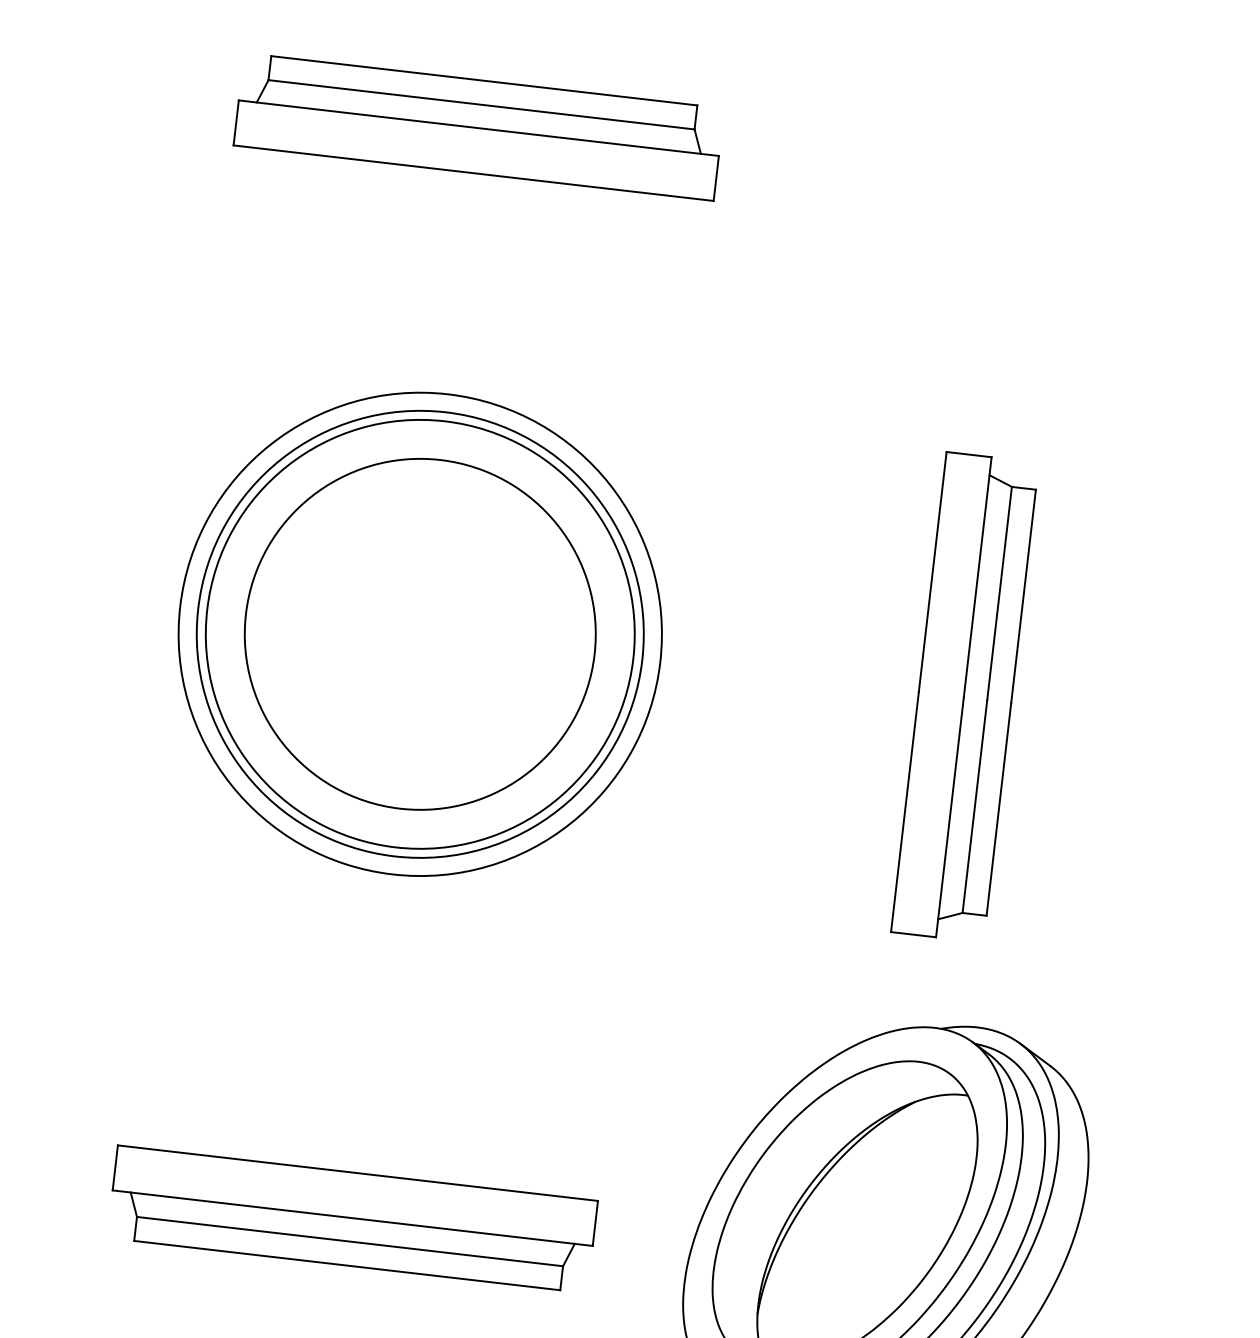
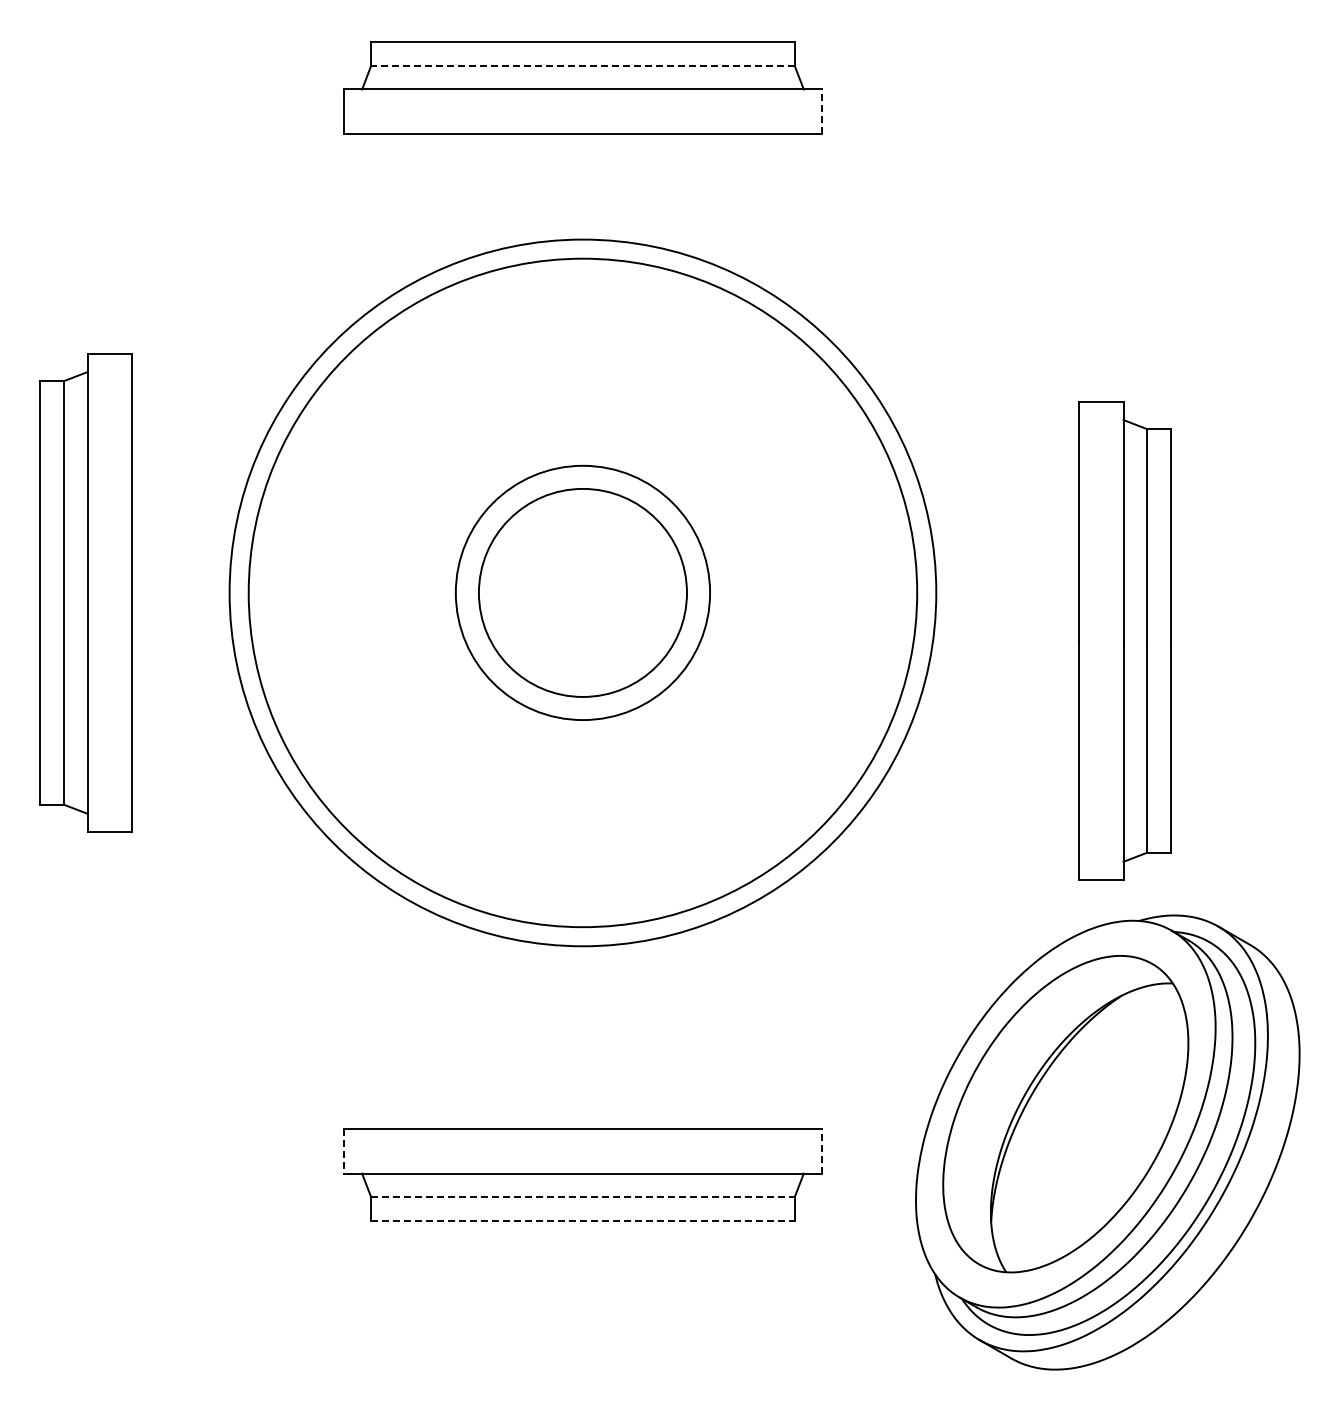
line: (481, 105) -> (582, 66), solid -> dashed
line: (716, 178) -> (821, 111), solid -> dashed
circle: (419, 633) -> (582, 592), size x0.6
circle: (419, 633) -> (582, 592), size x0.6
circle: (419, 633) -> (582, 592), size x1.4
circle: (419, 633) -> (582, 592), size x1.6
part: (964, 696) -> (1124, 640), moved
line: (115, 1168) -> (344, 1151), solid -> dashed
line: (595, 1222) -> (821, 1150), solid -> dashed
line: (349, 1241) -> (582, 1196), solid -> dashed
line: (346, 1265) -> (582, 1220), solid -> dashed

